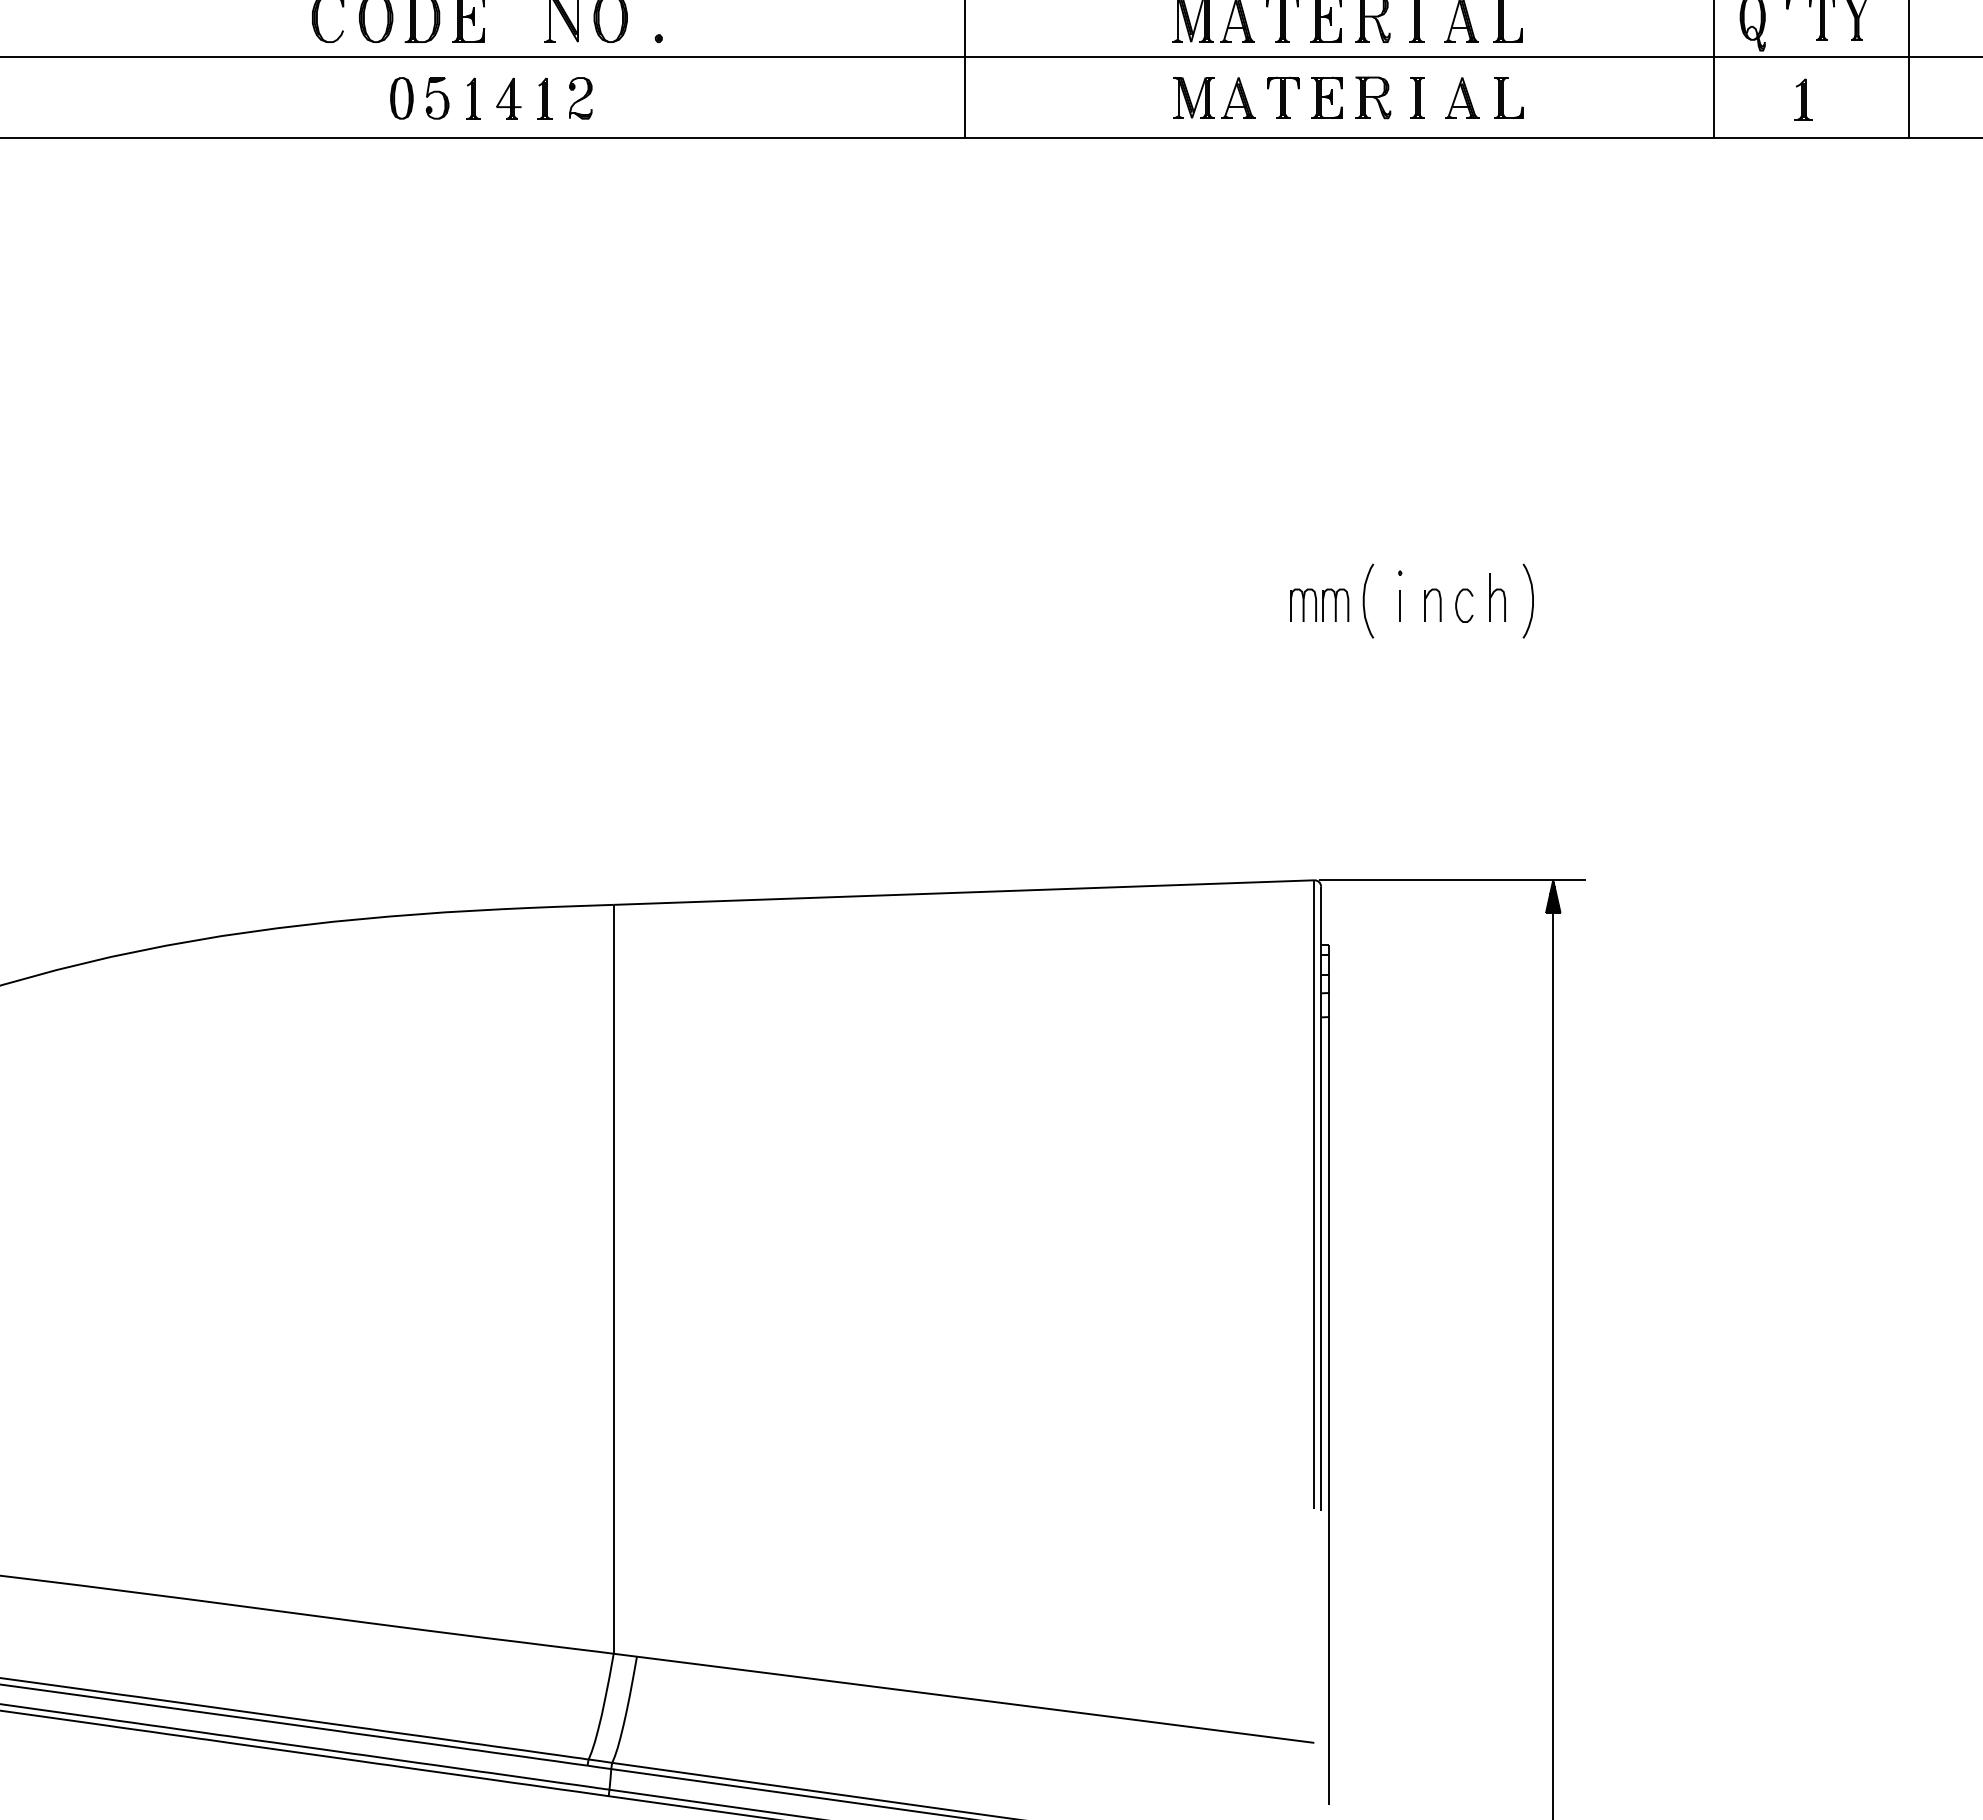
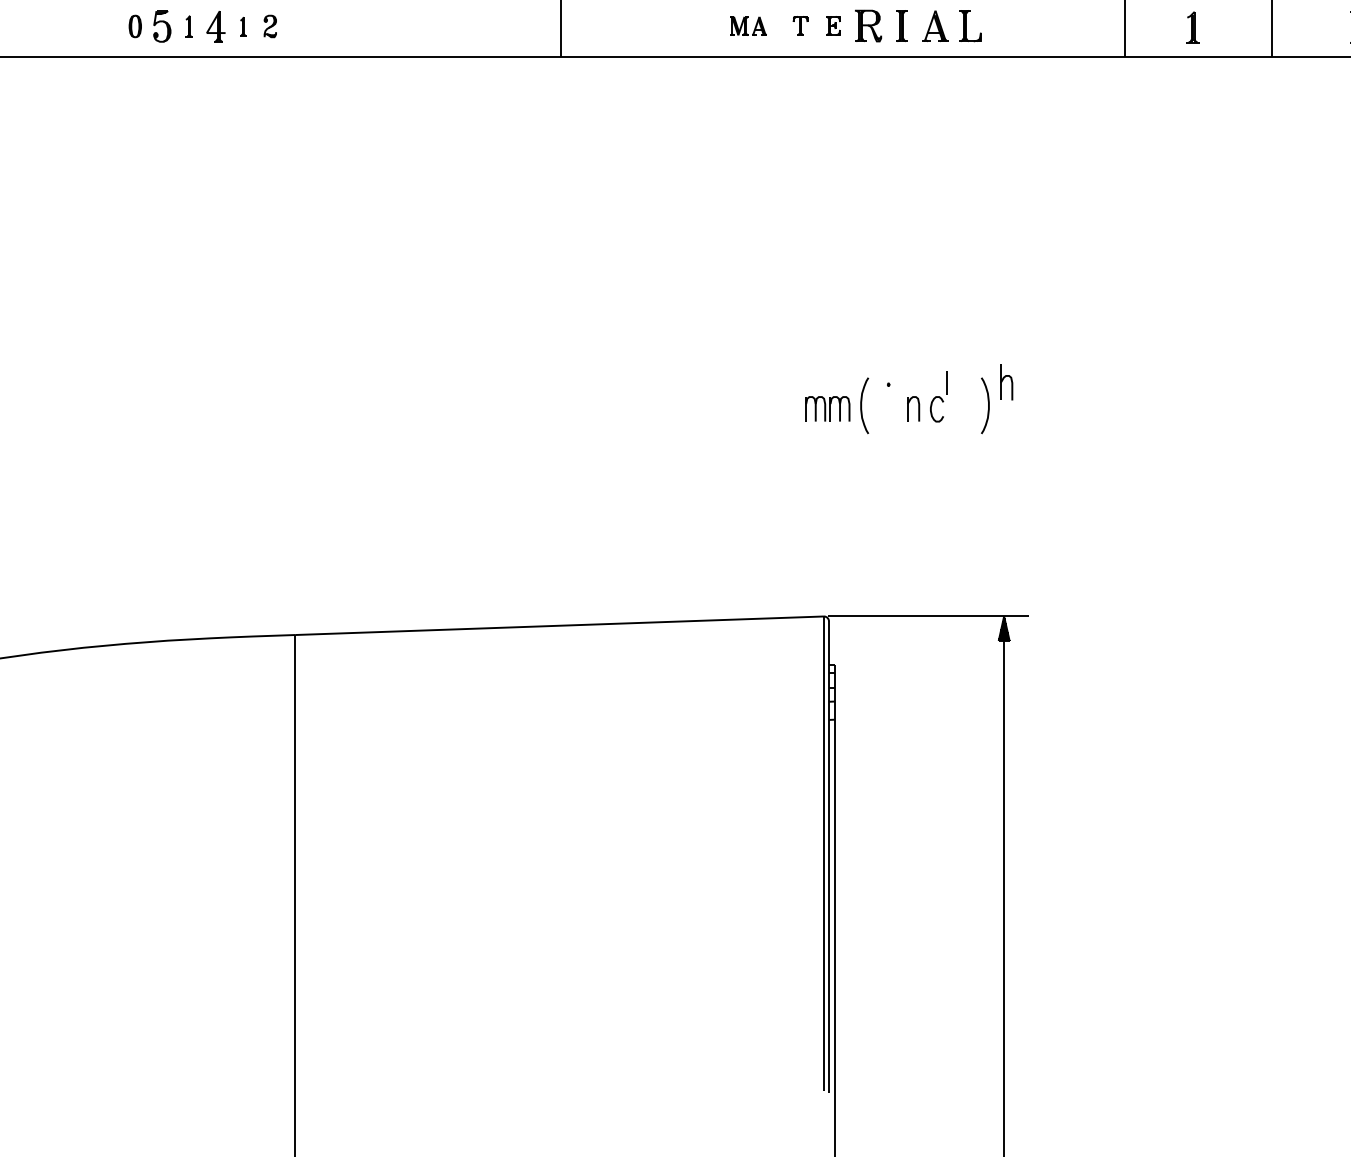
part: (1214, 97) -> (748, 25), size x0.6
part: (1283, 97) -> (800, 25), size x0.6
part: (1326, 97) -> (833, 25), size x0.6
part: (401, 98) -> (135, 26), size x0.7
part: (473, 98) -> (189, 26), size x0.7
part: (544, 98) -> (242, 26), size x0.6
part: (580, 98) -> (270, 26), size x0.7
part: (1497, 597) -> (1006, 381), moved
line: (1399, 605) -> (946, 382), moved

